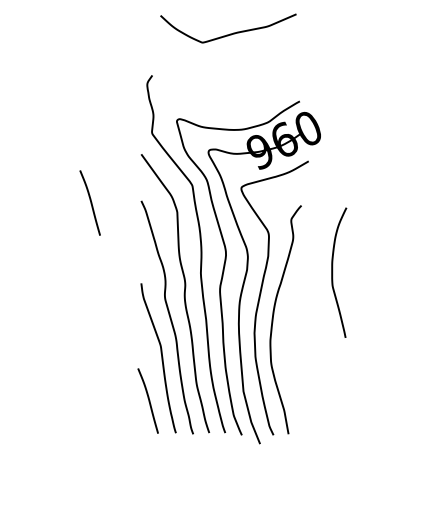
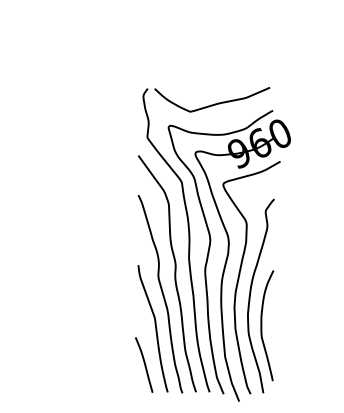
curve: (230, 33) -> (214, 103), moved
curve: (90, 202) -> (95, 196), removed
curve: (333, 272) -> (262, 325), moved

